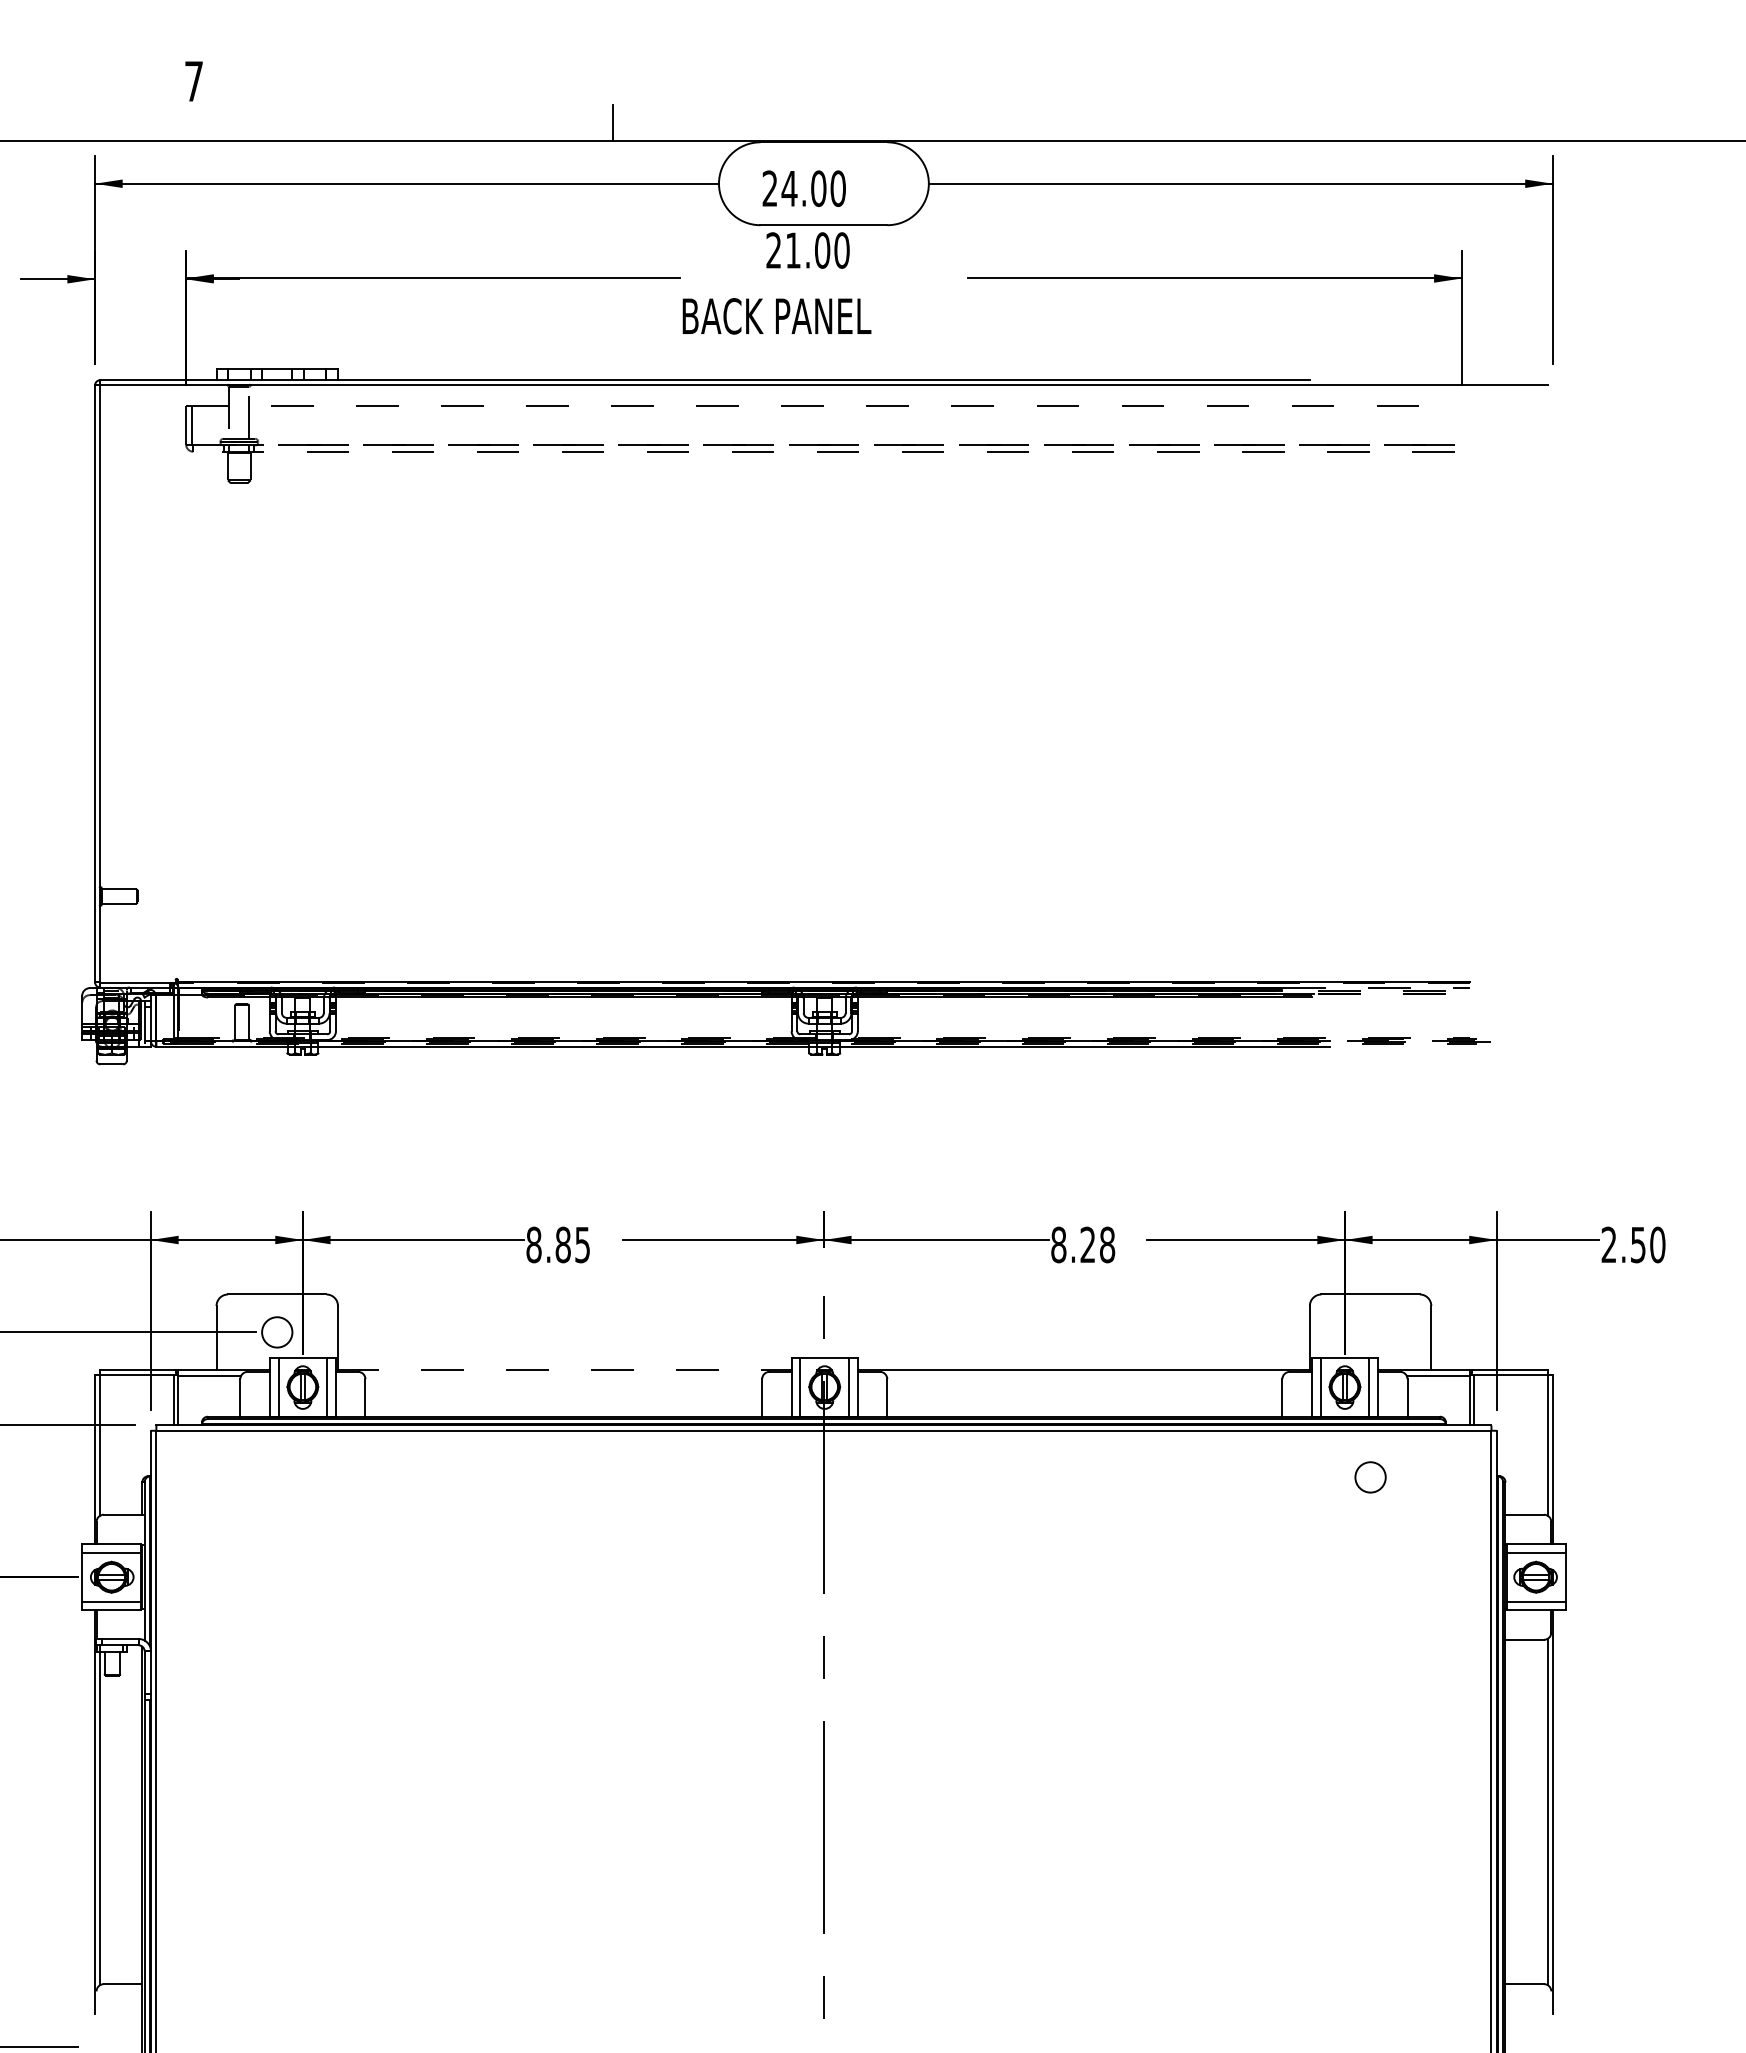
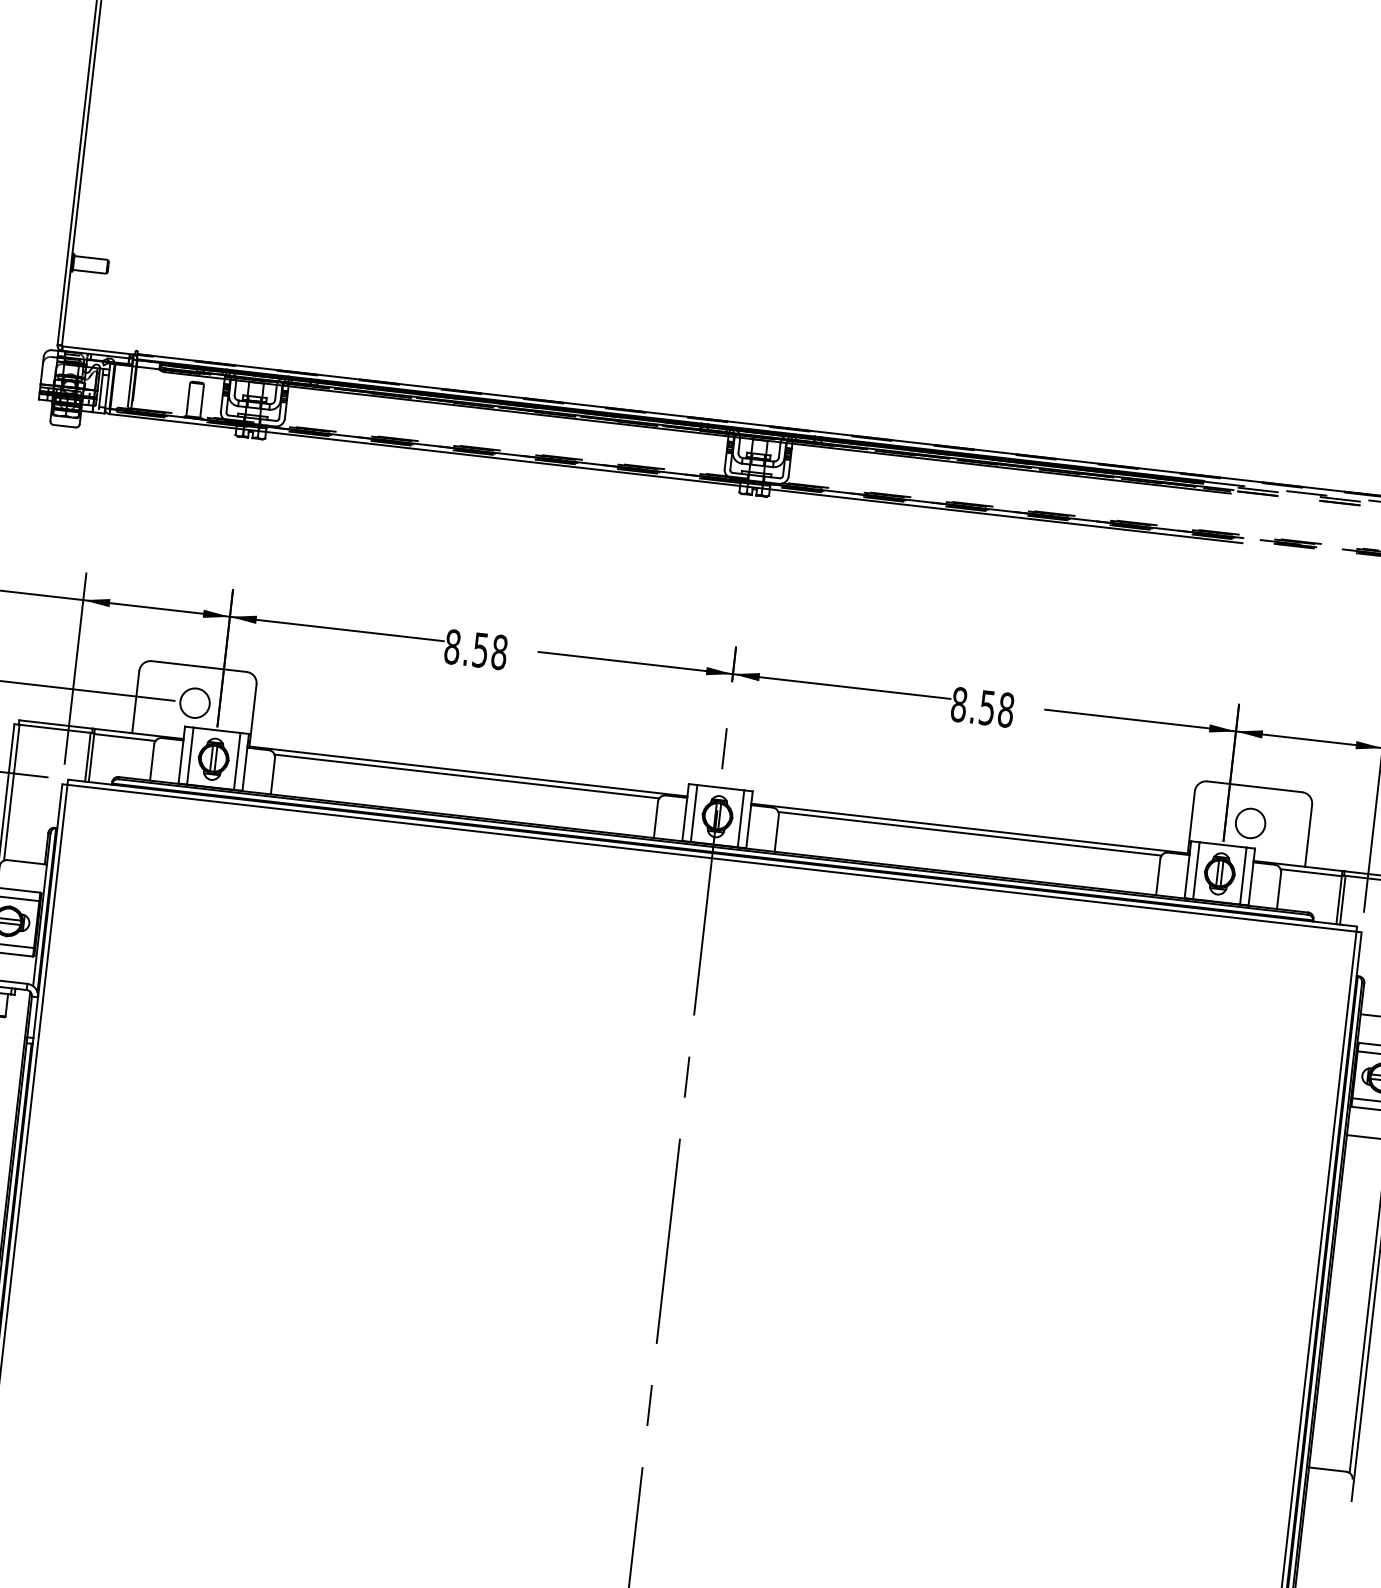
text: (572, 1244) -> (489, 650), 8.85 -> 8.58
text: (1087, 1244) -> (986, 707), 8.28 -> 8.58
line: (563, 1370) -> (467, 771), dashed -> solid
line: (563, 1375) -> (466, 776), added
line: (1084, 1375) -> (969, 833), added
circle: (1370, 1477) -> (1250, 823), moved

